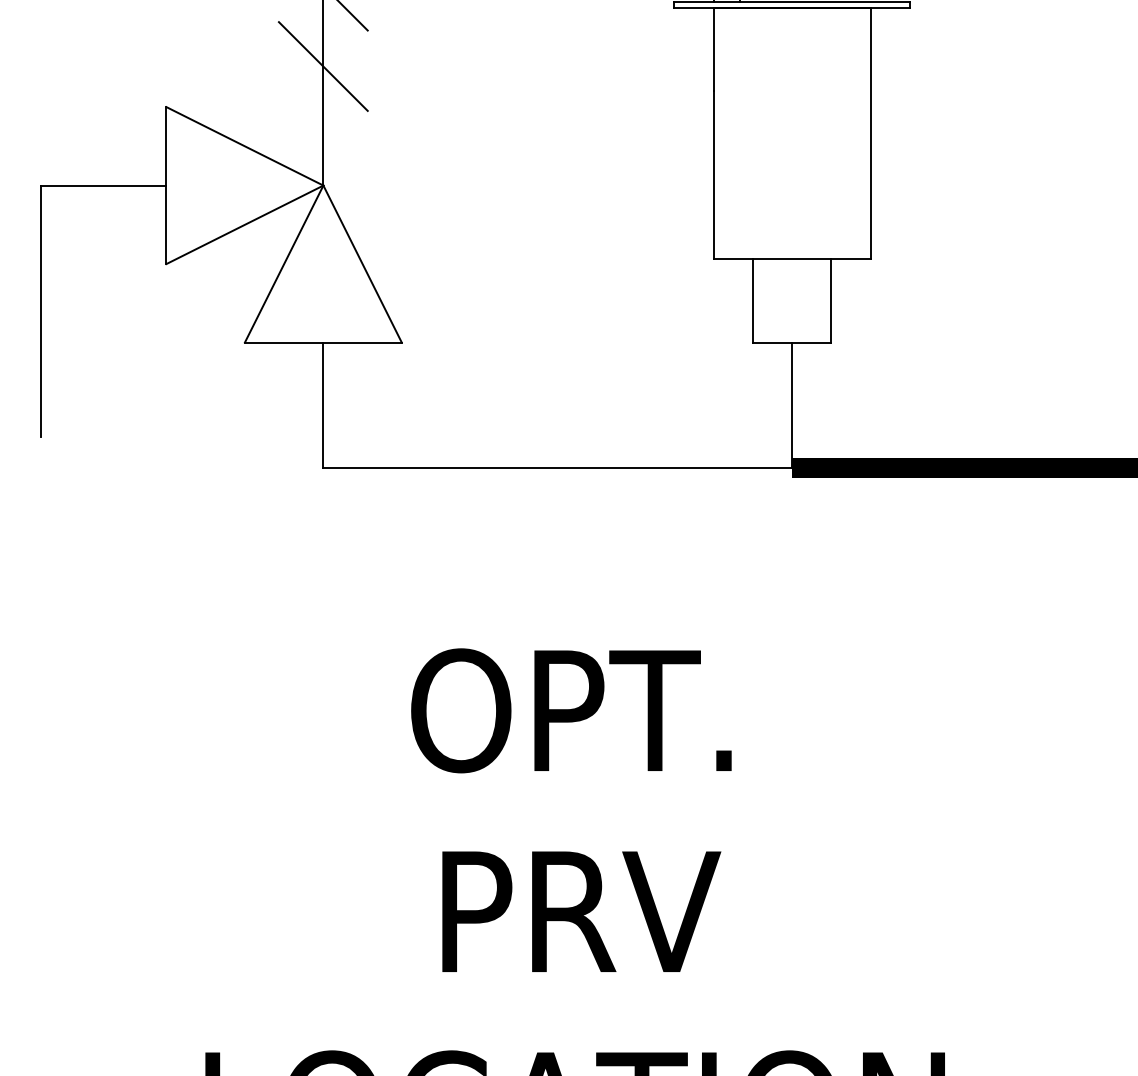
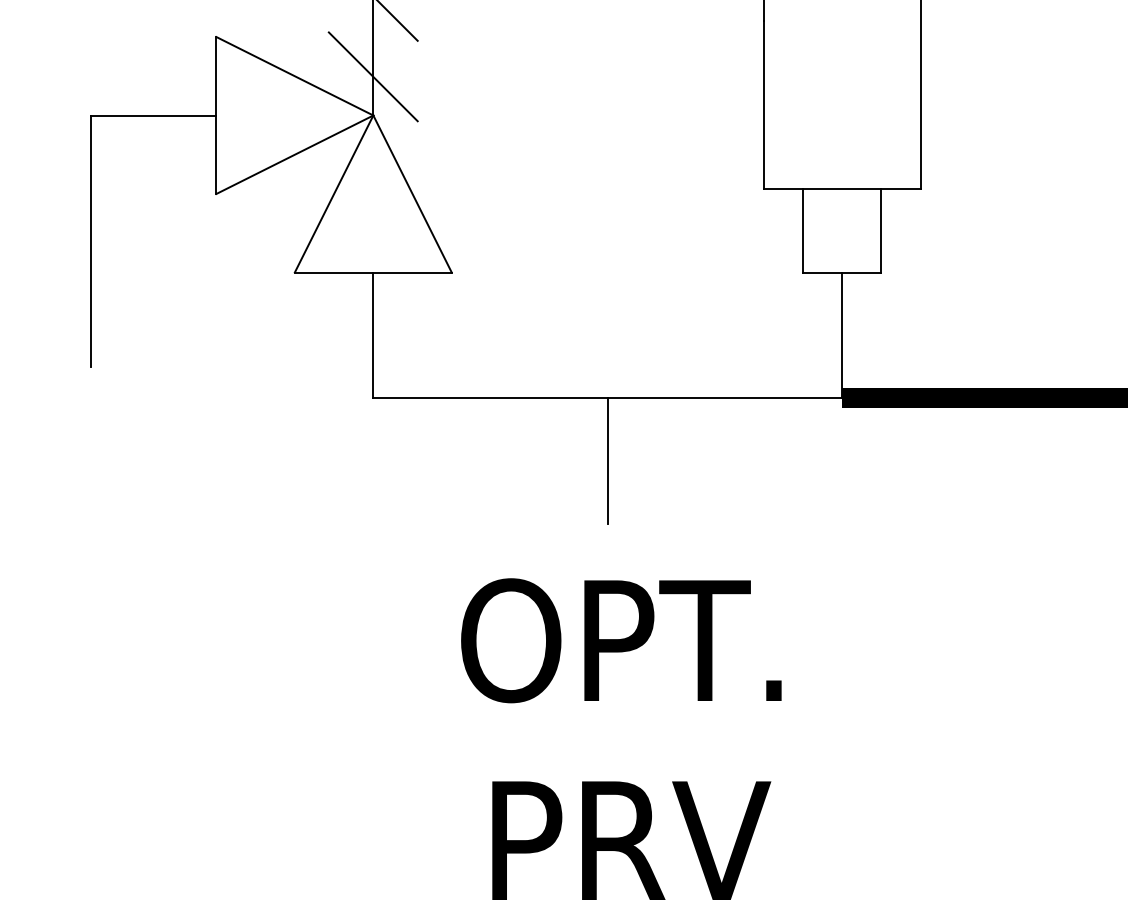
line: (322, 146) -> (372, 76), added
line: (557, 530) -> (607, 460), added

